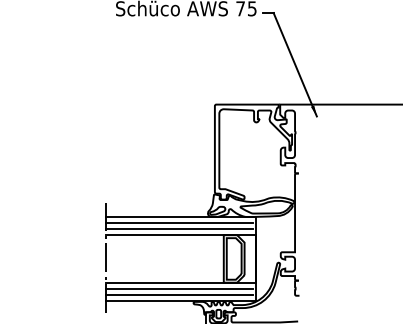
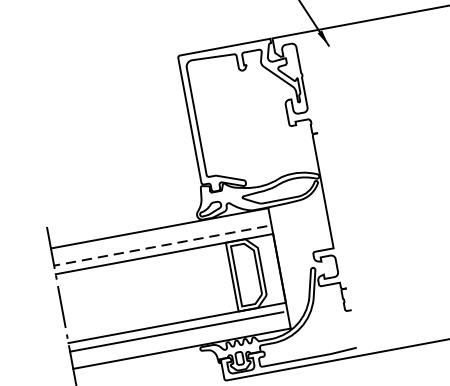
line: (179, 223) -> (158, 237), removed
line: (179, 229) -> (160, 246), solid -> dashed
line: (179, 294) -> (177, 340), removed

